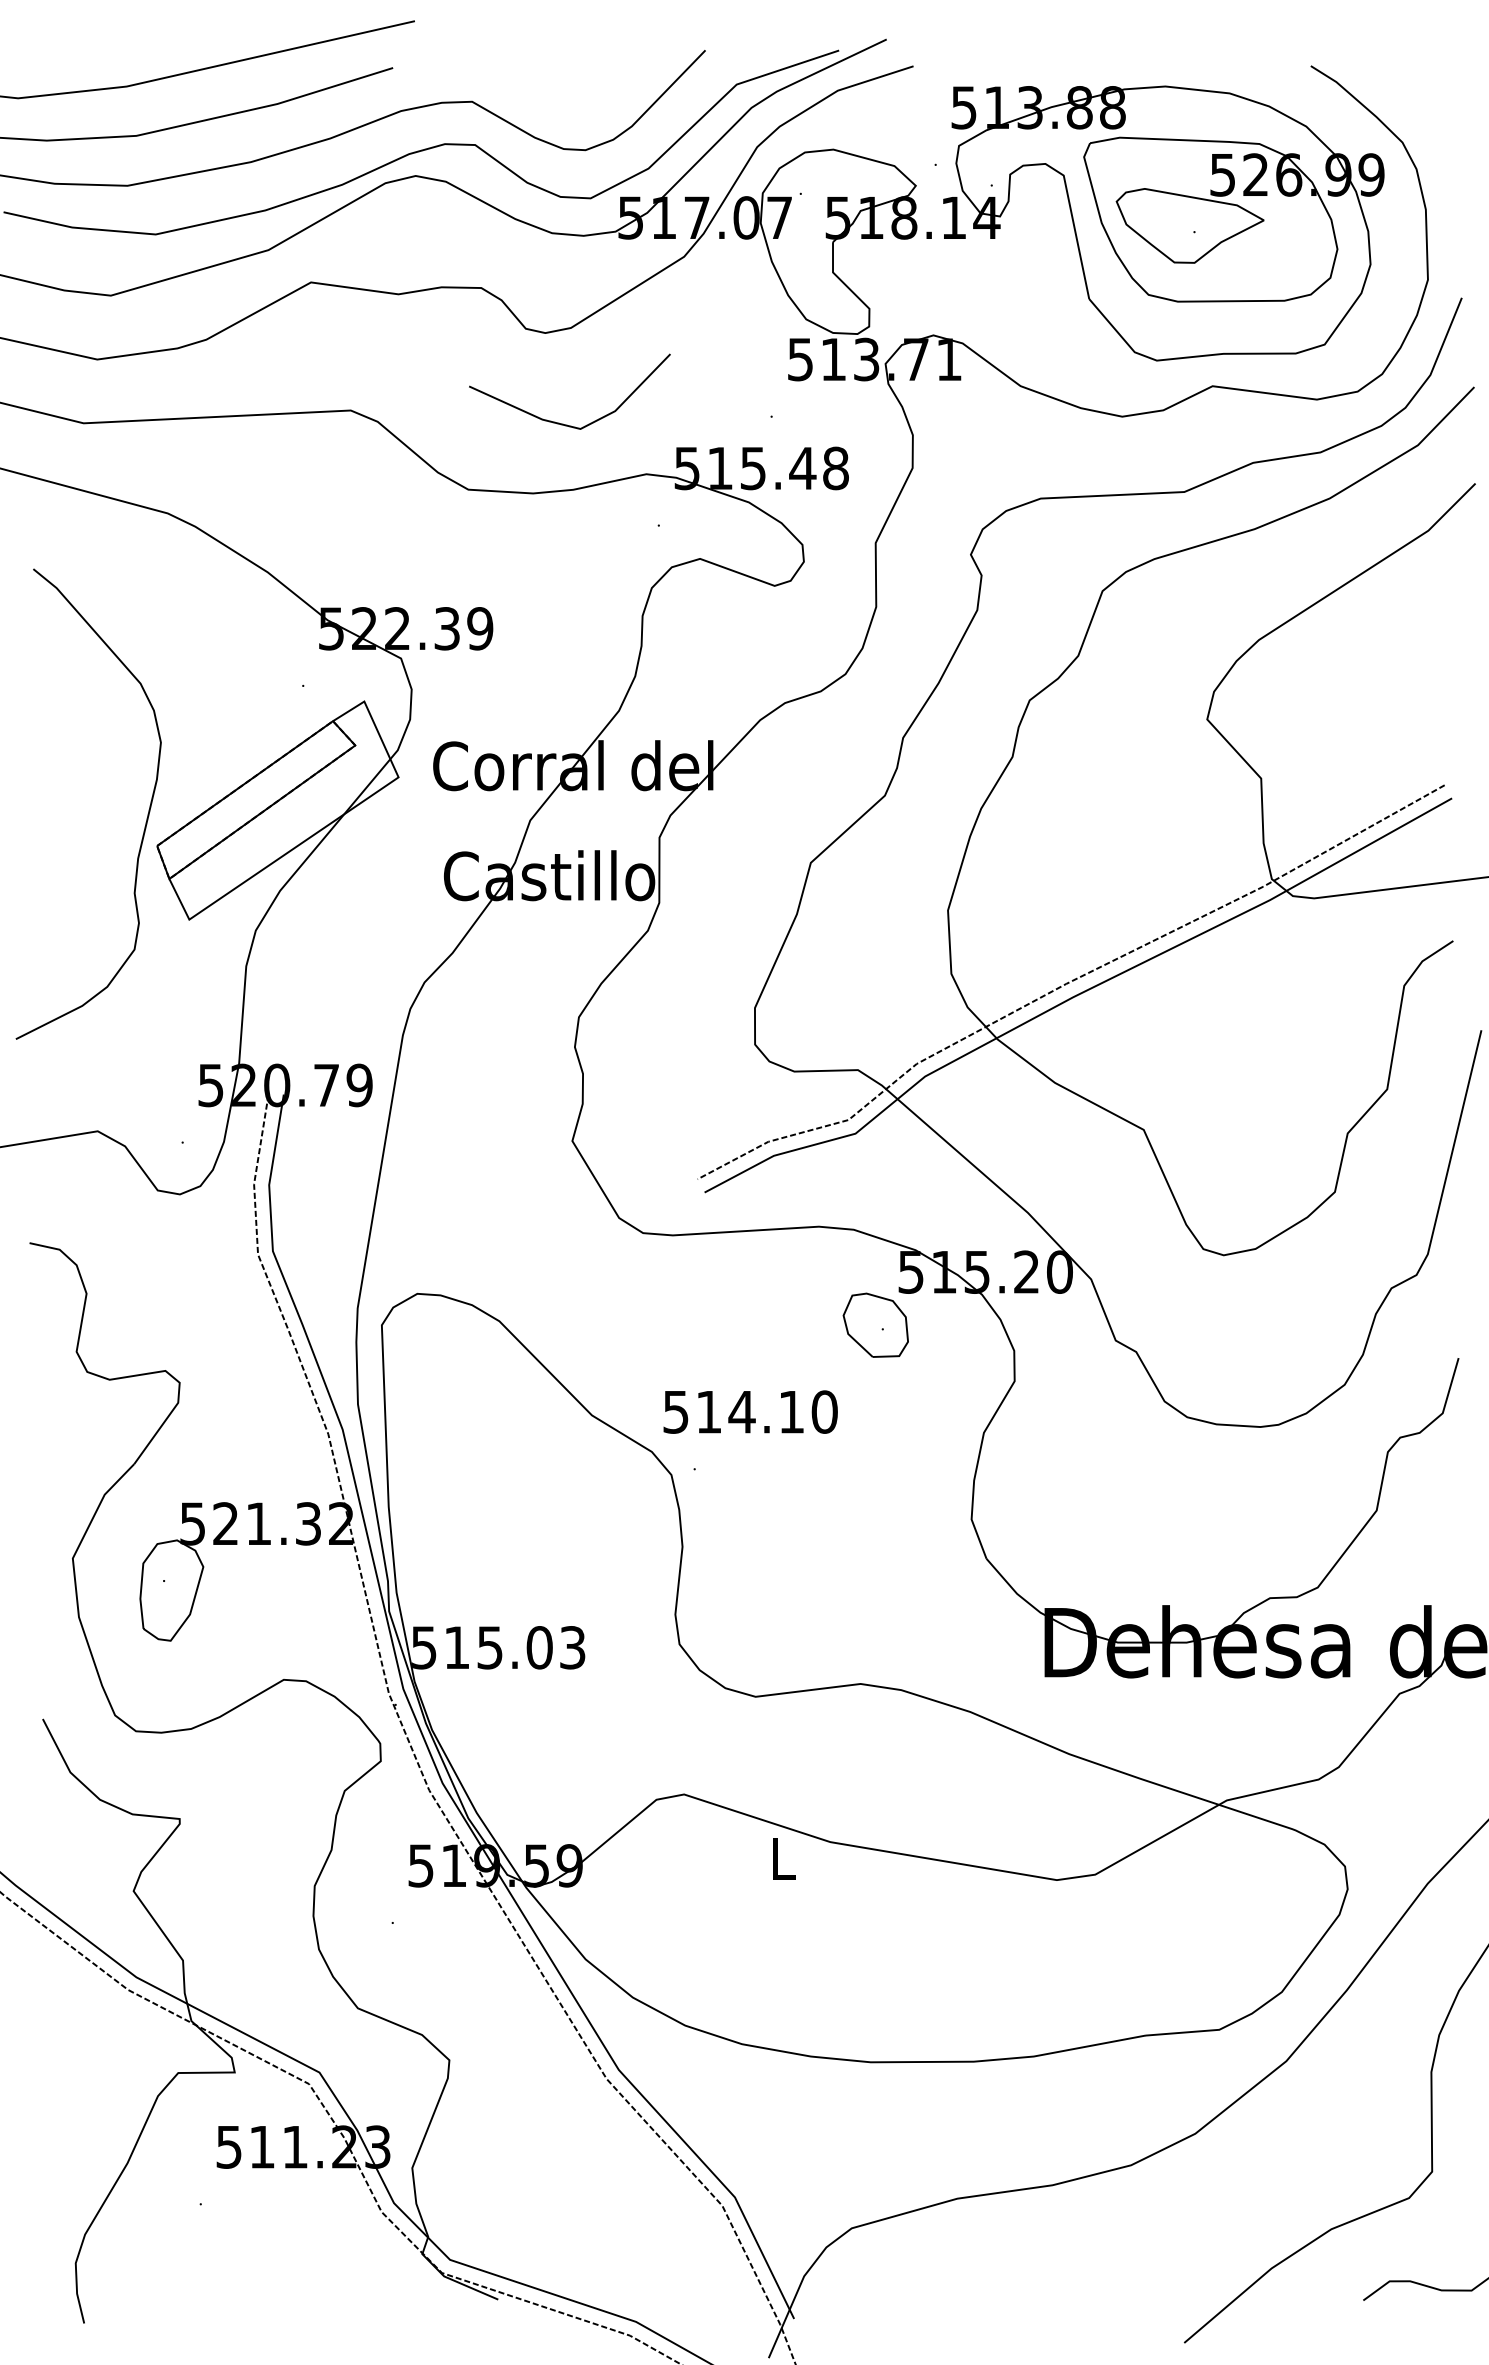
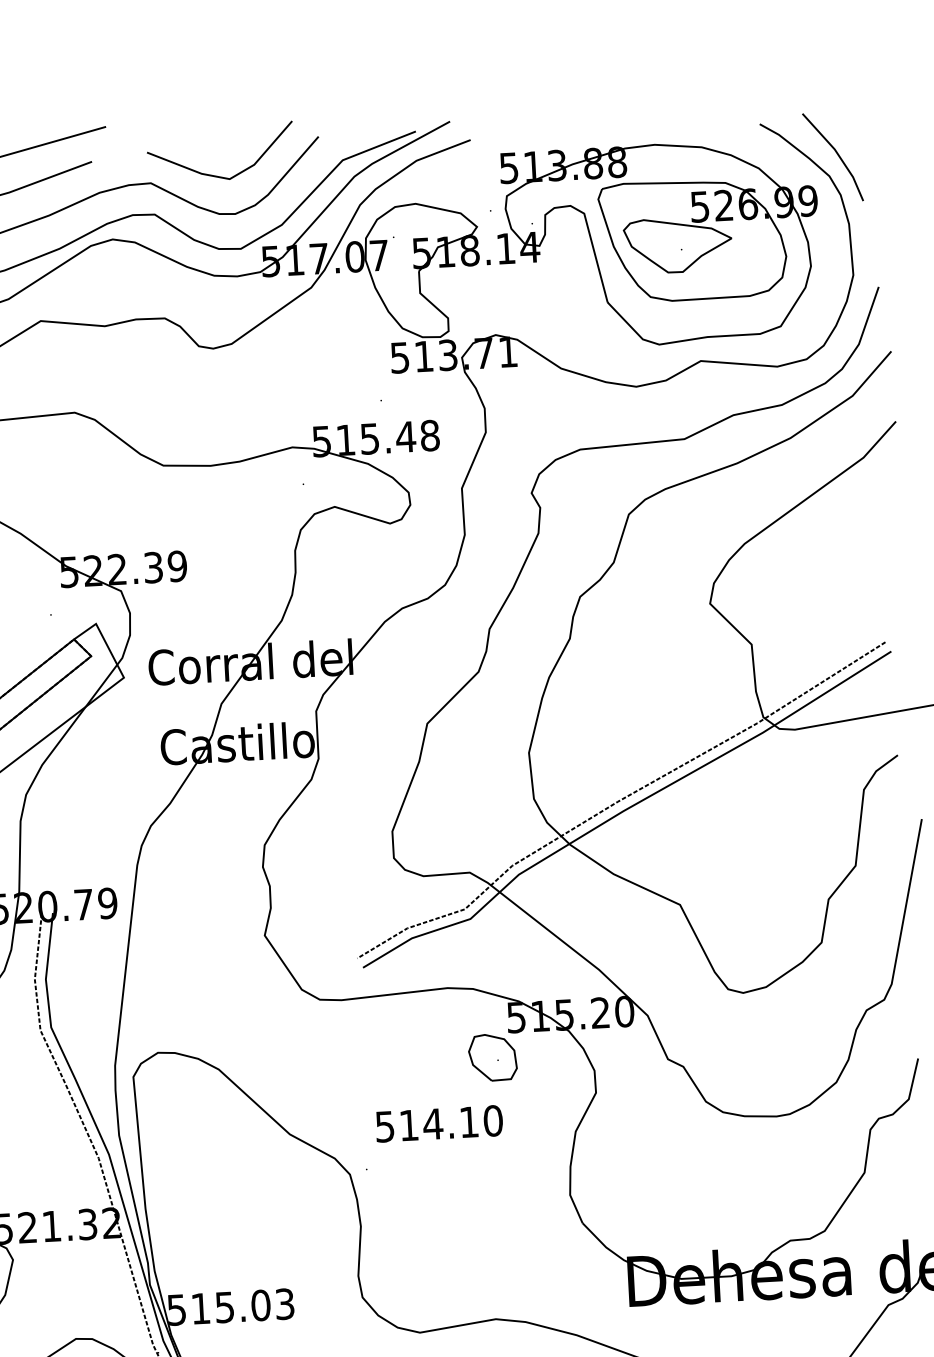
line: (1413, 111) -> (836, 153), added
line: (563, 423) -> (217, 175), moved
text: (750, 1411) -> (439, 1123), moved

